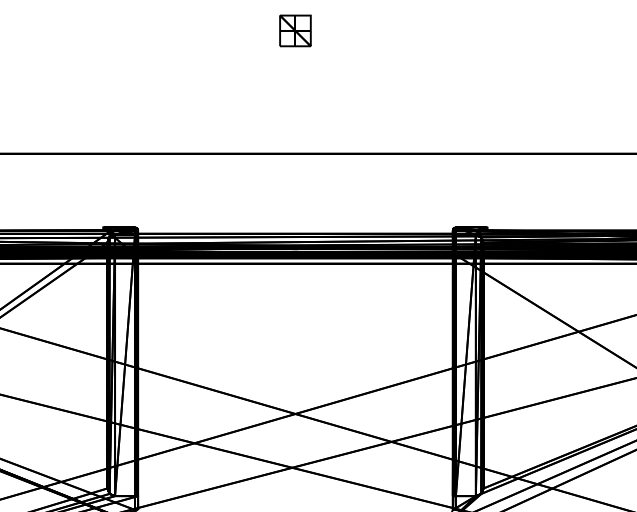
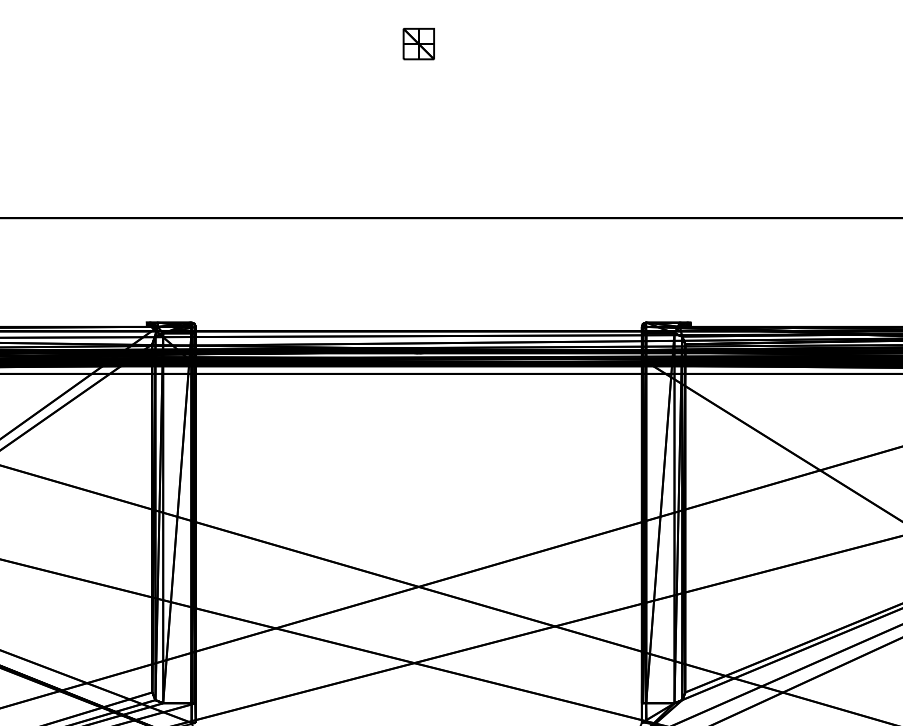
part: (295, 30) -> (418, 43), size x0.7

